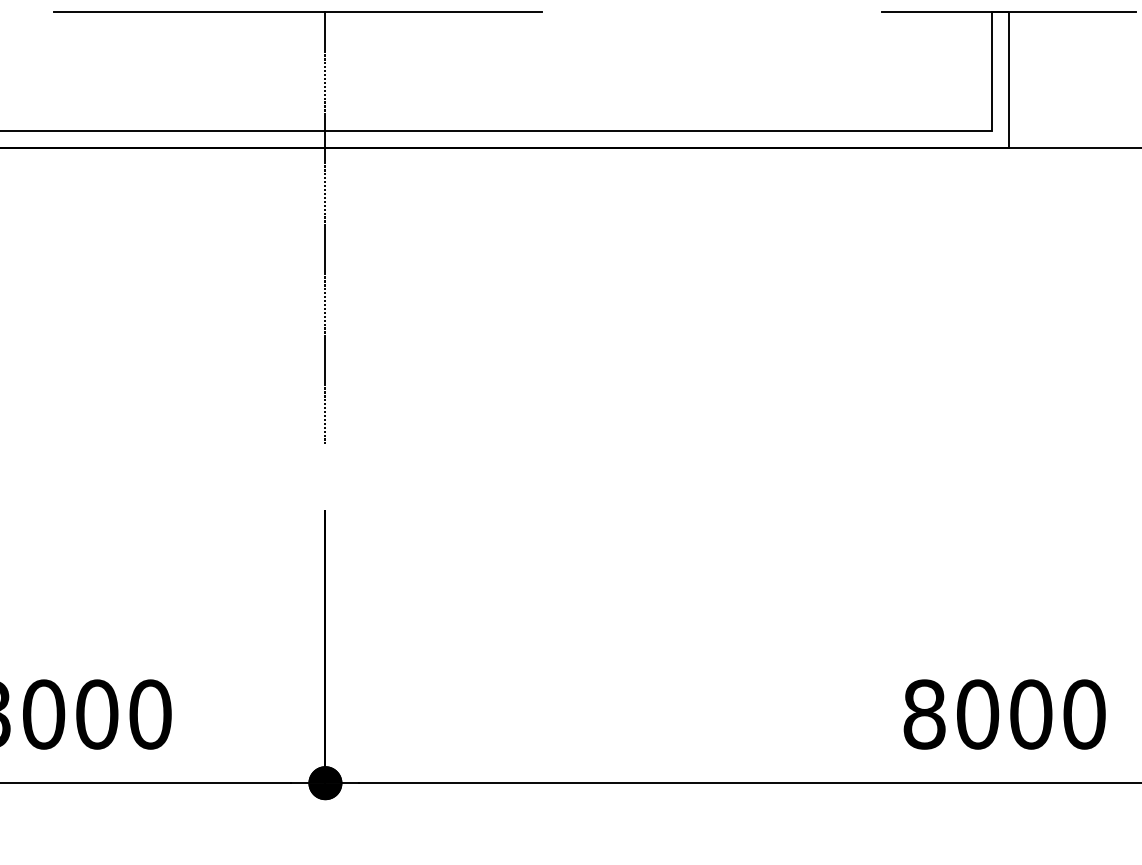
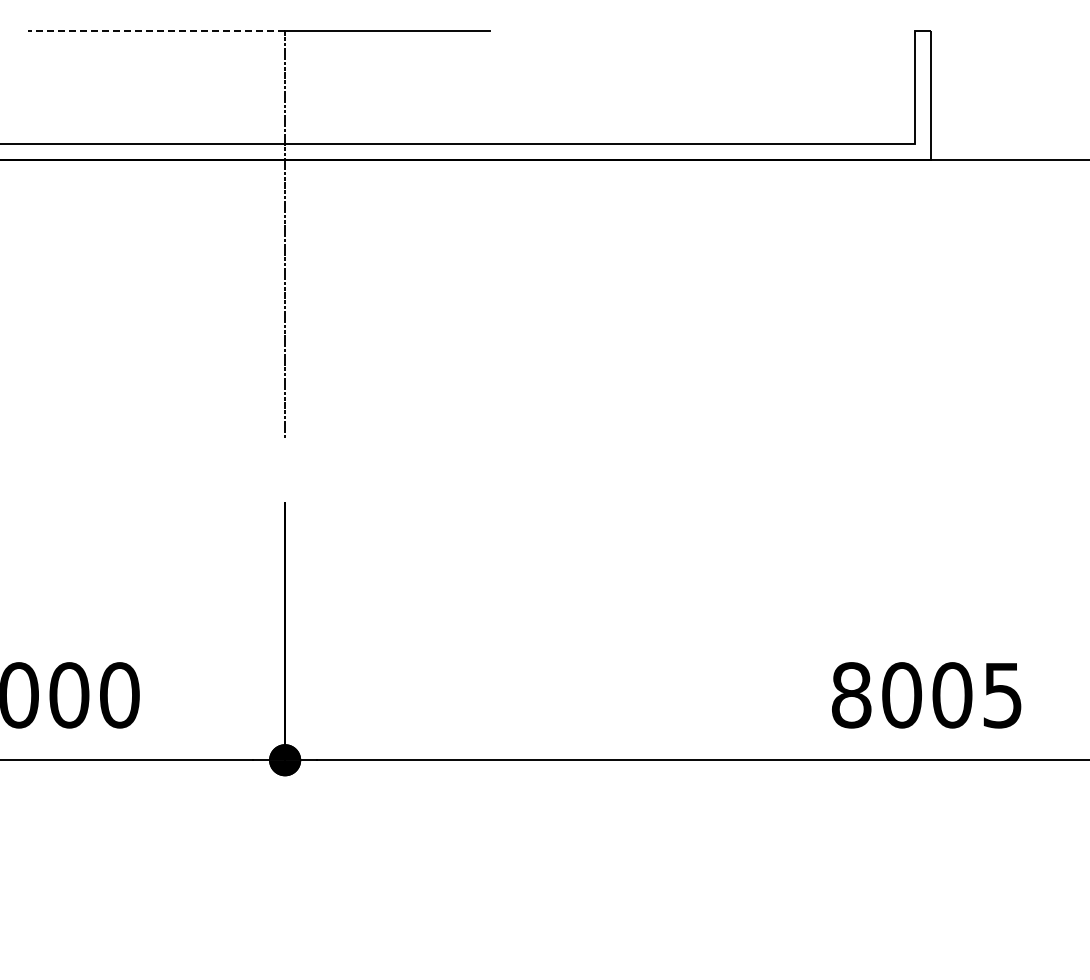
line: (189, 12) -> (156, 31), solid -> dashed
line: (1008, 12) -> (930, 31), removed
text: (1084, 714) -> (1002, 695), 8000 -> 8005

